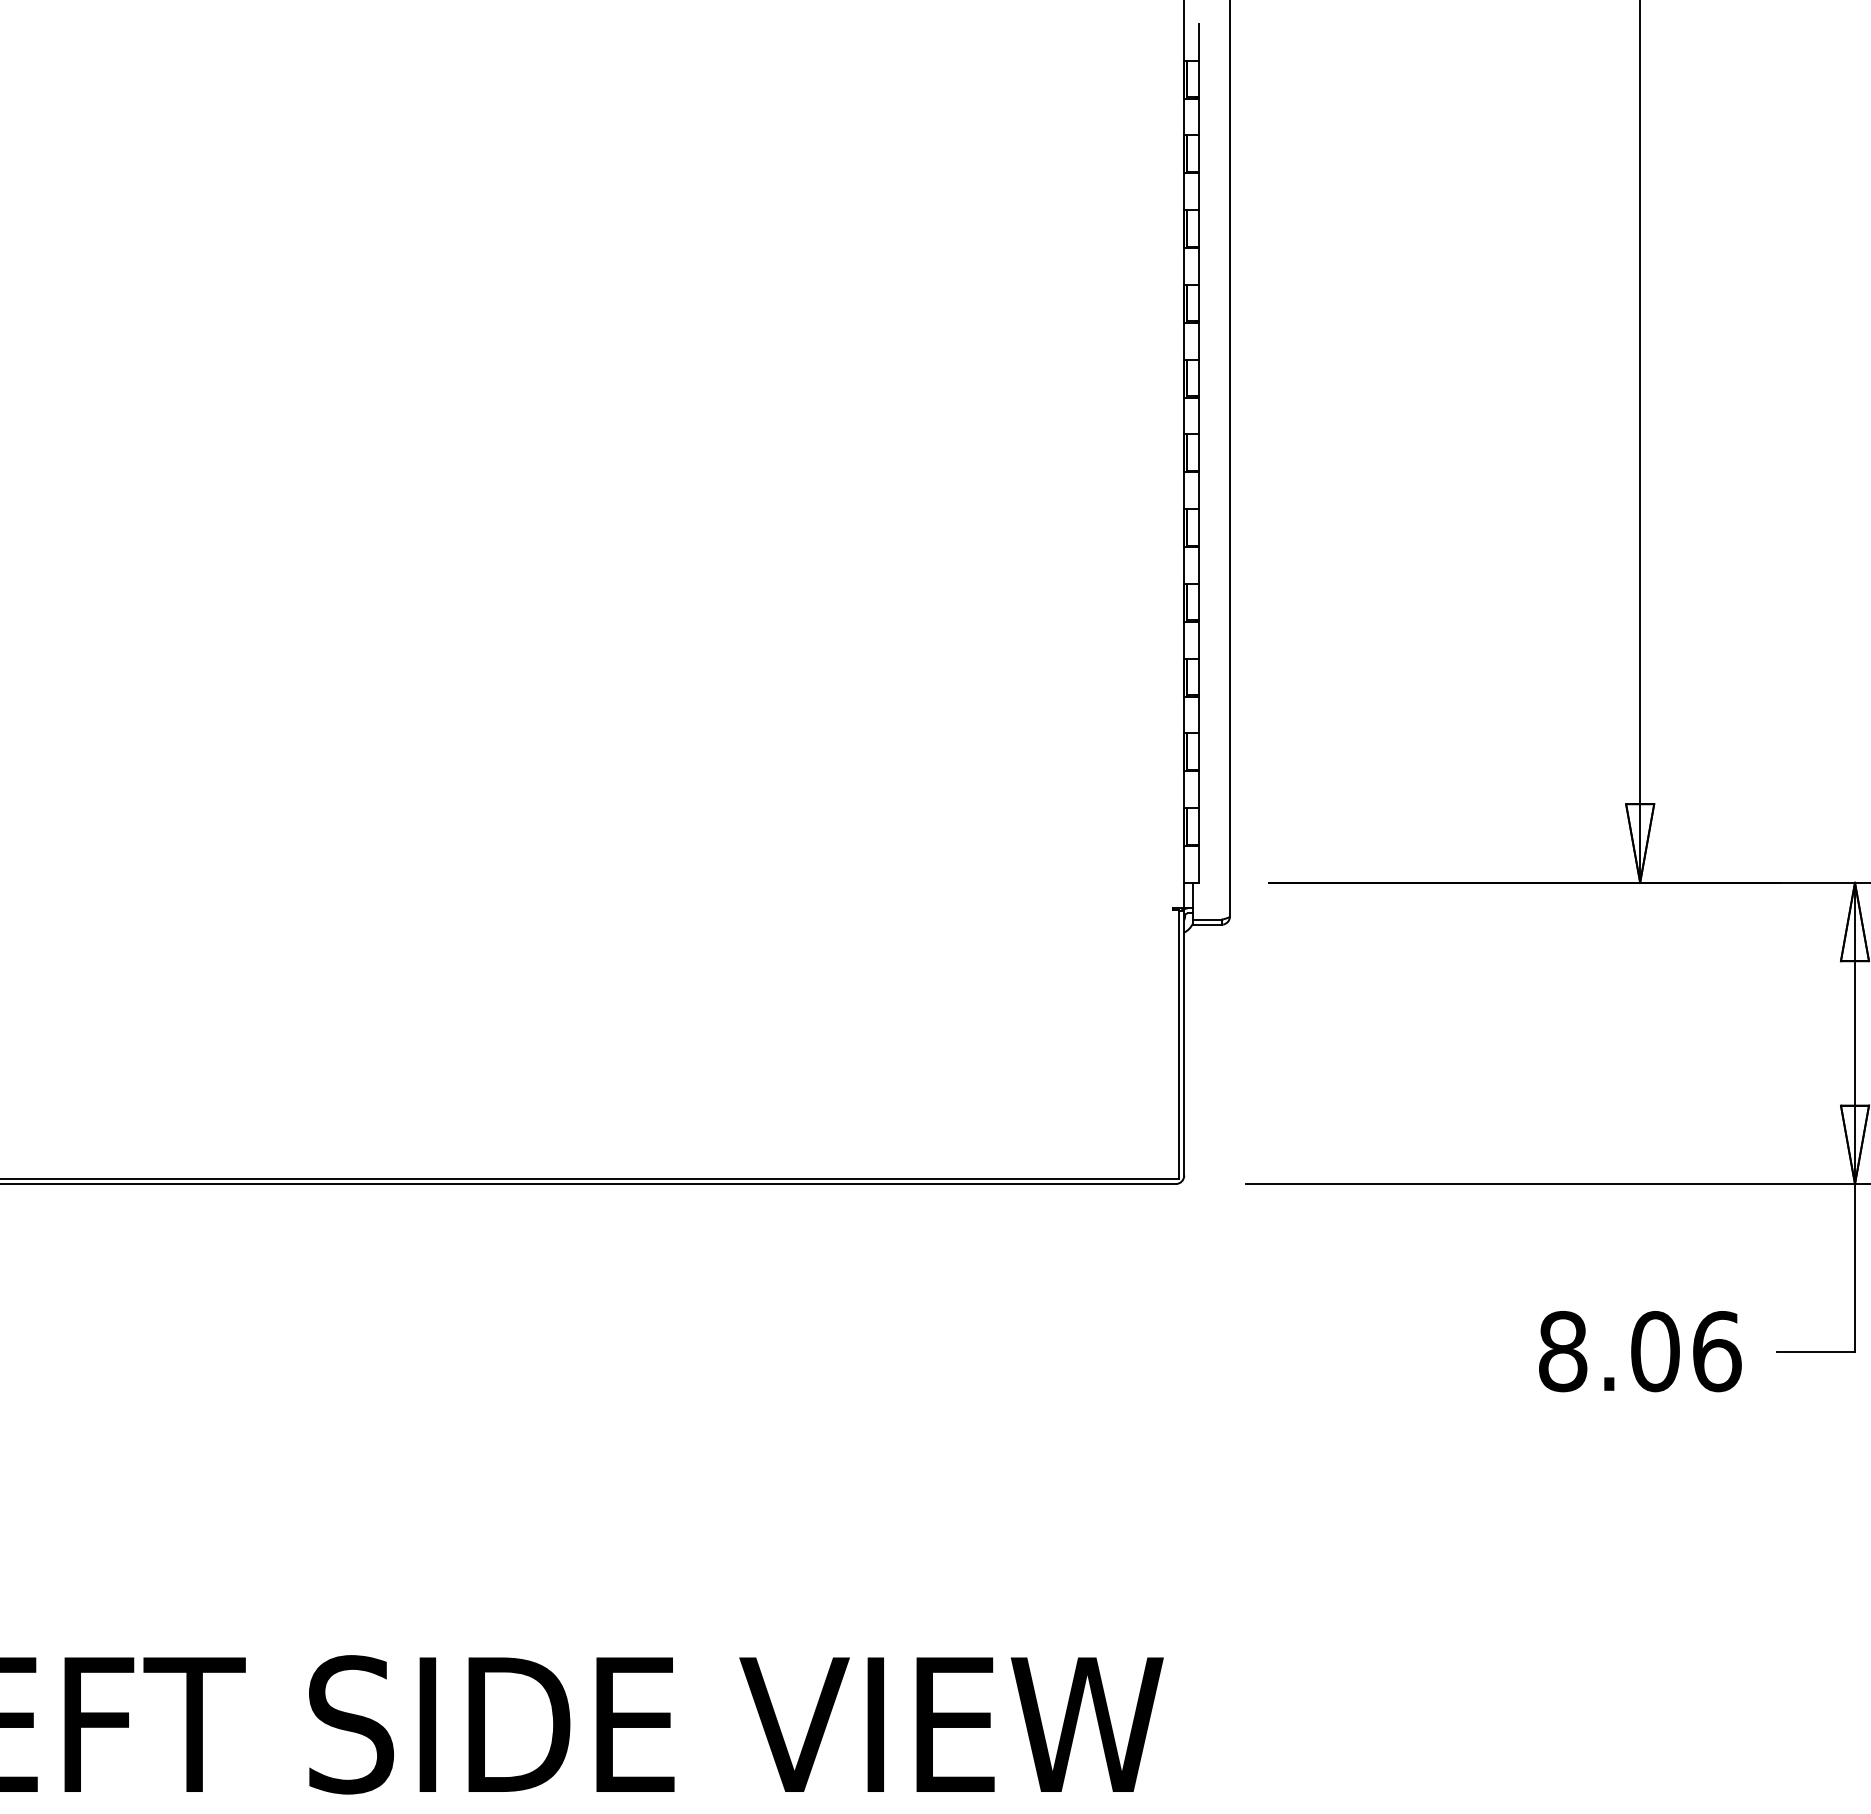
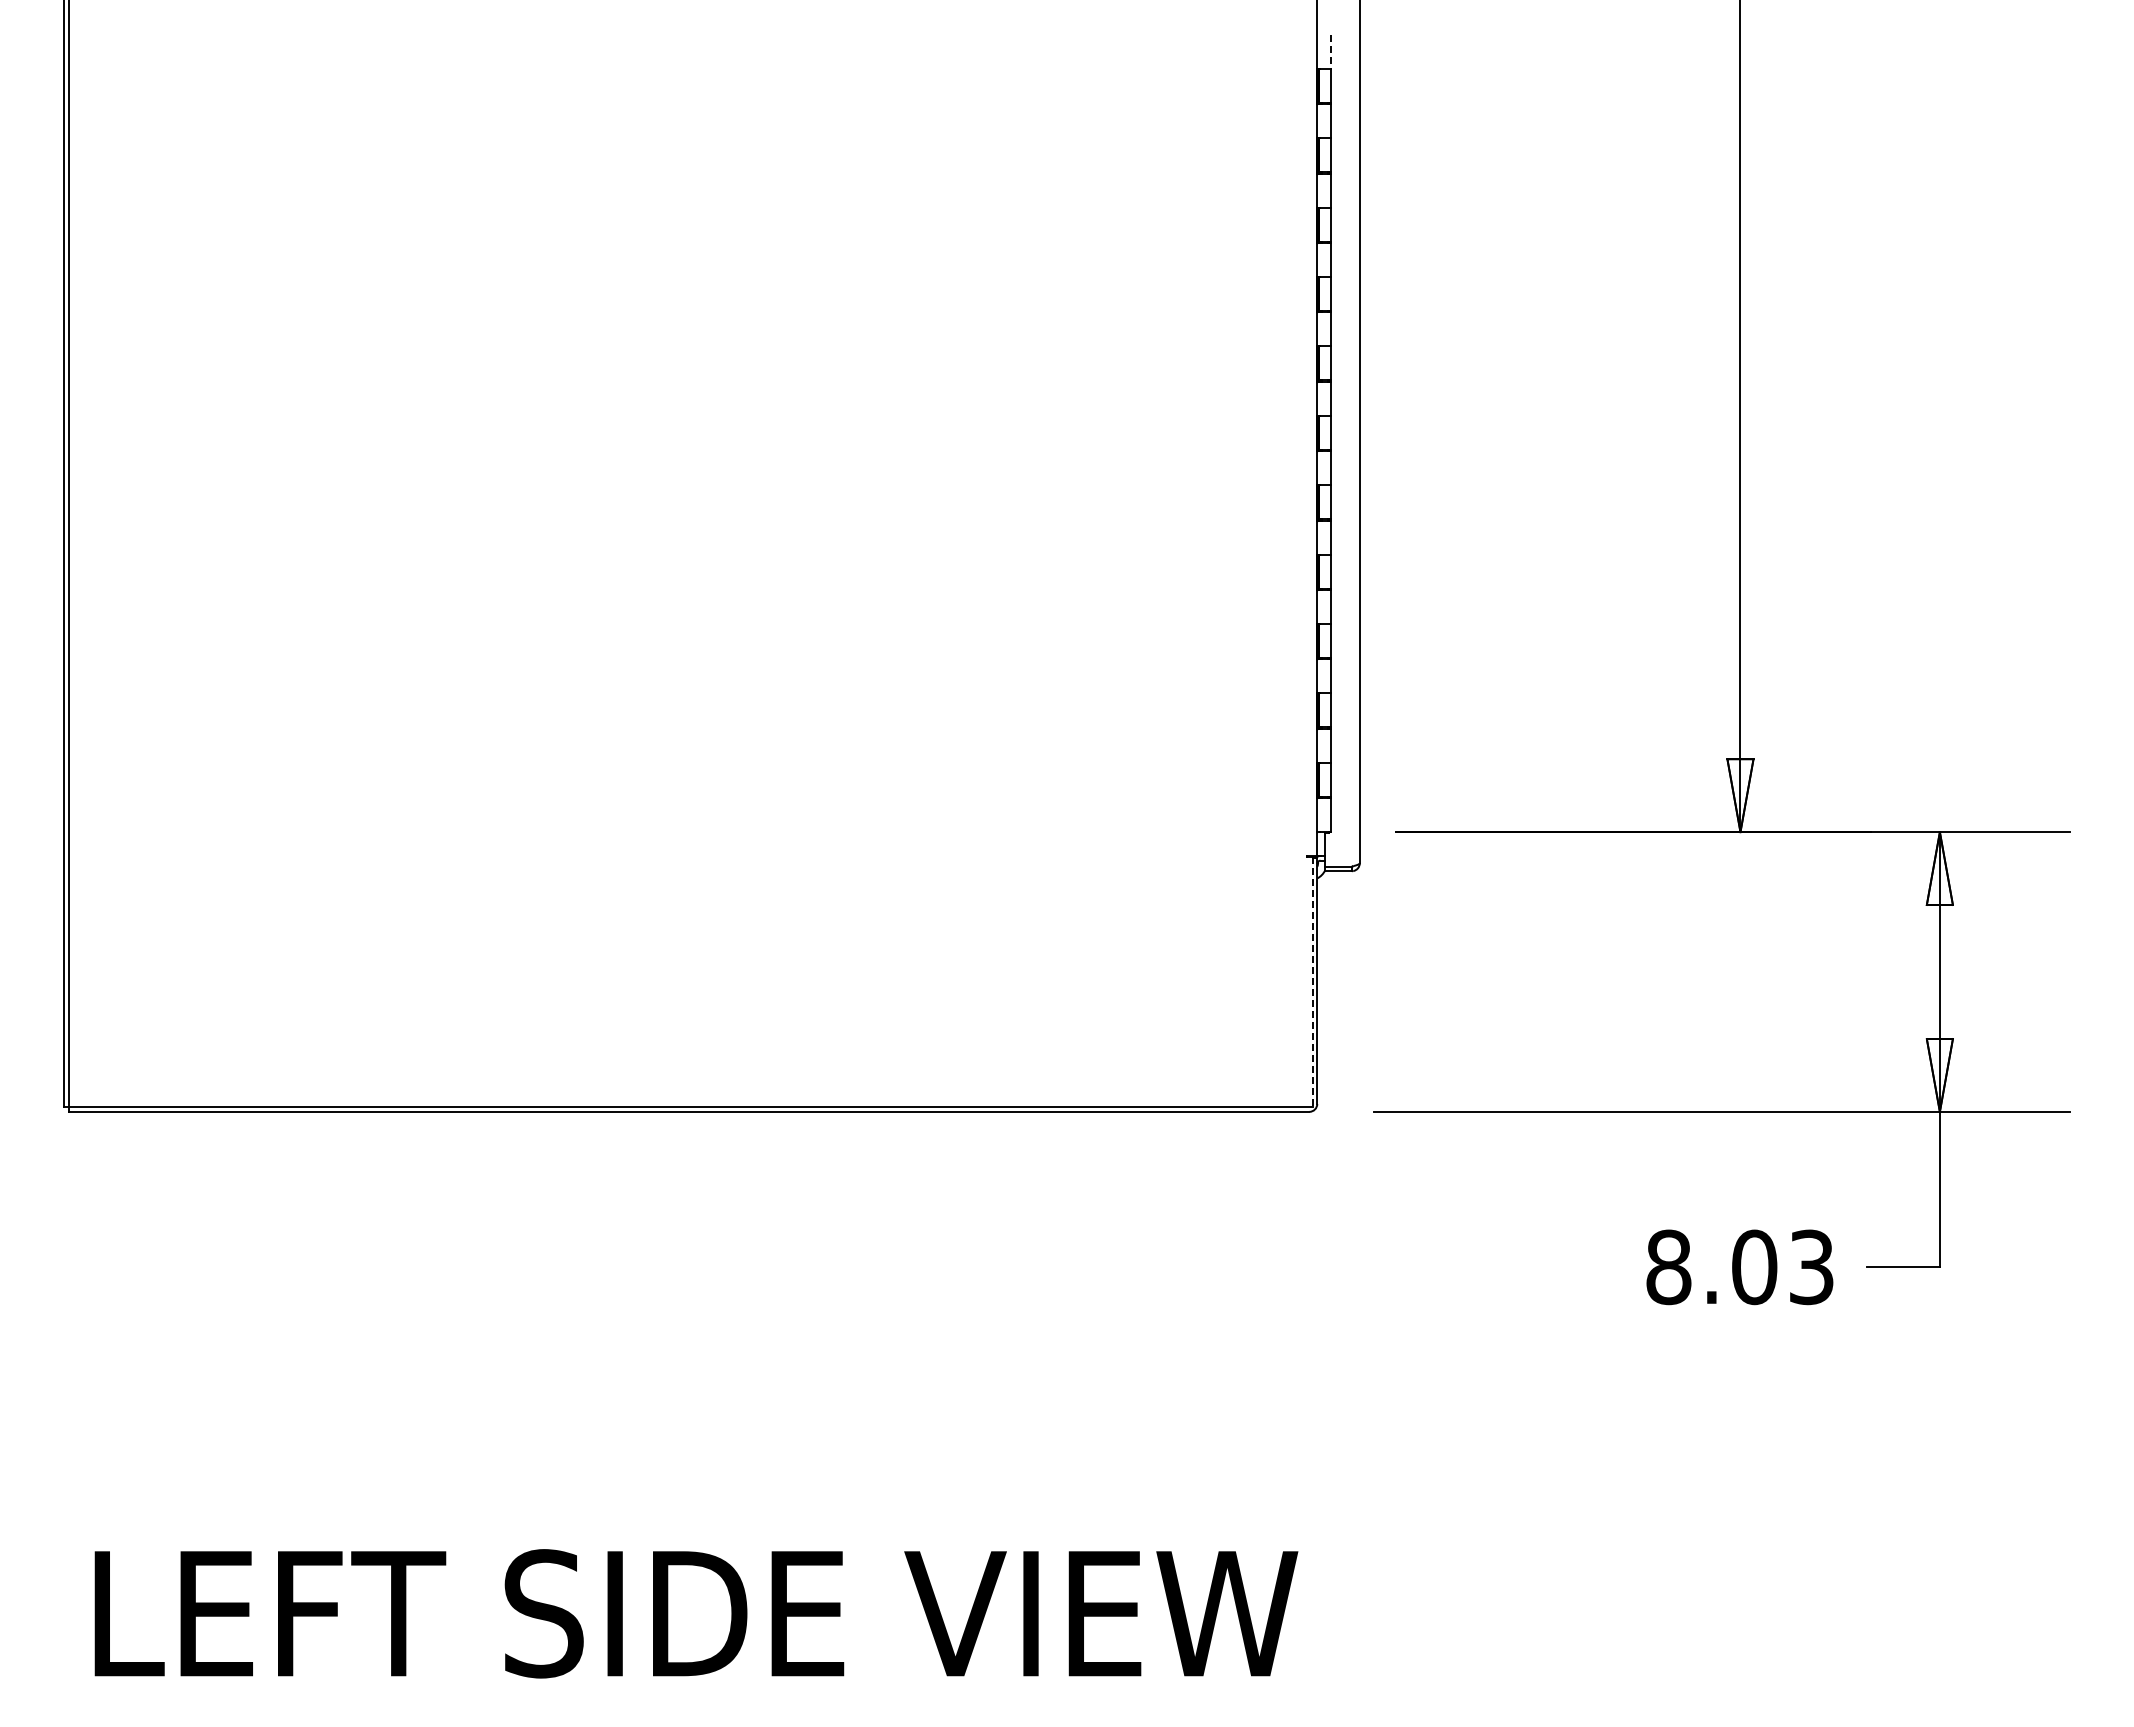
line: (1198, 41) -> (1330, 51), solid -> dashed
line: (1179, 1044) -> (1312, 982), solid -> dashed
text: (1716, 1351) -> (1811, 1267), 8.06 -> 8.03

